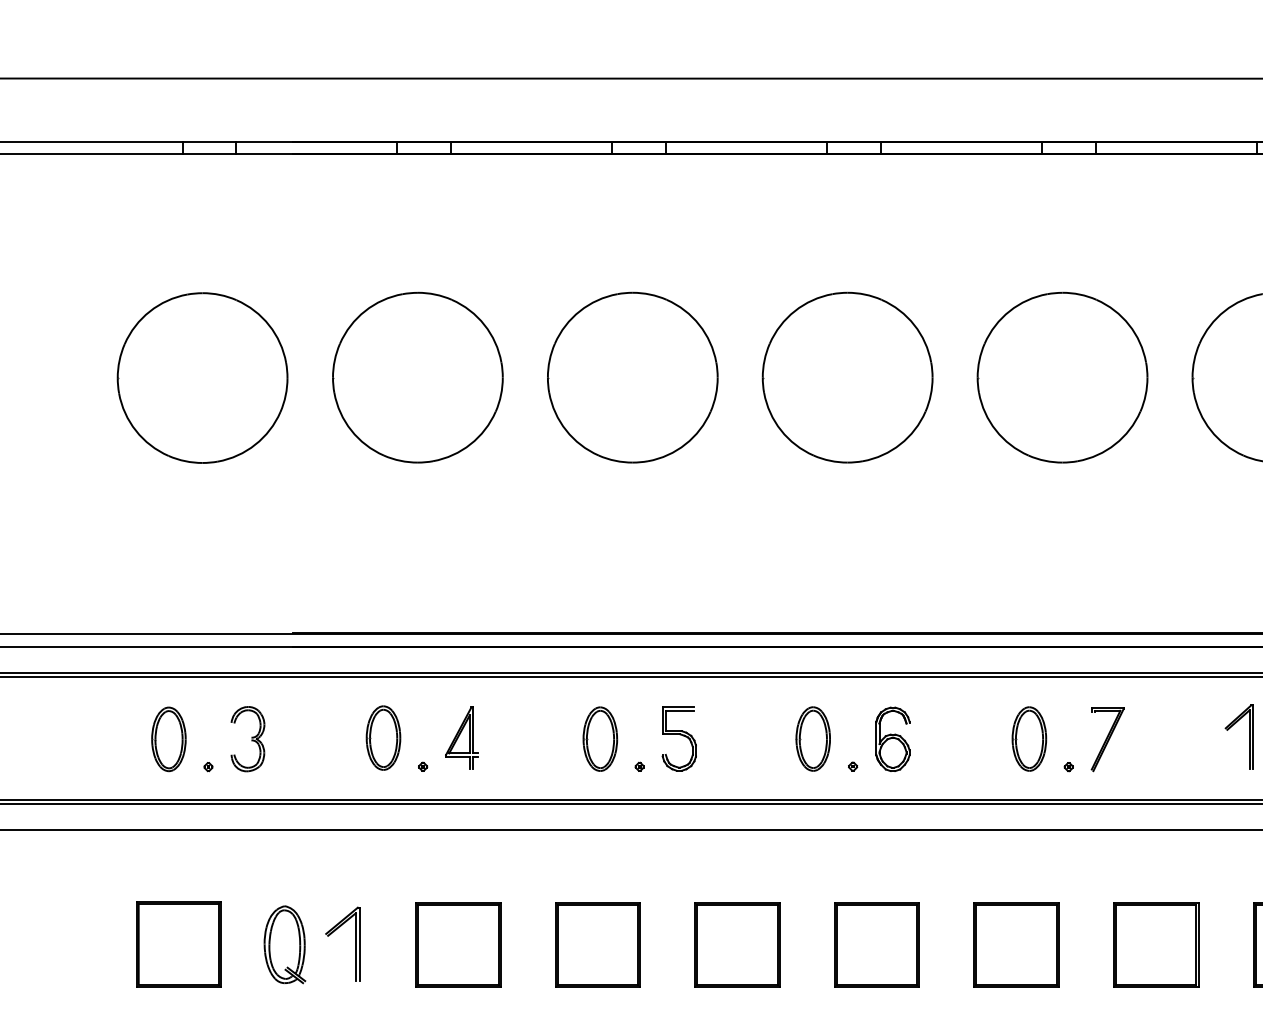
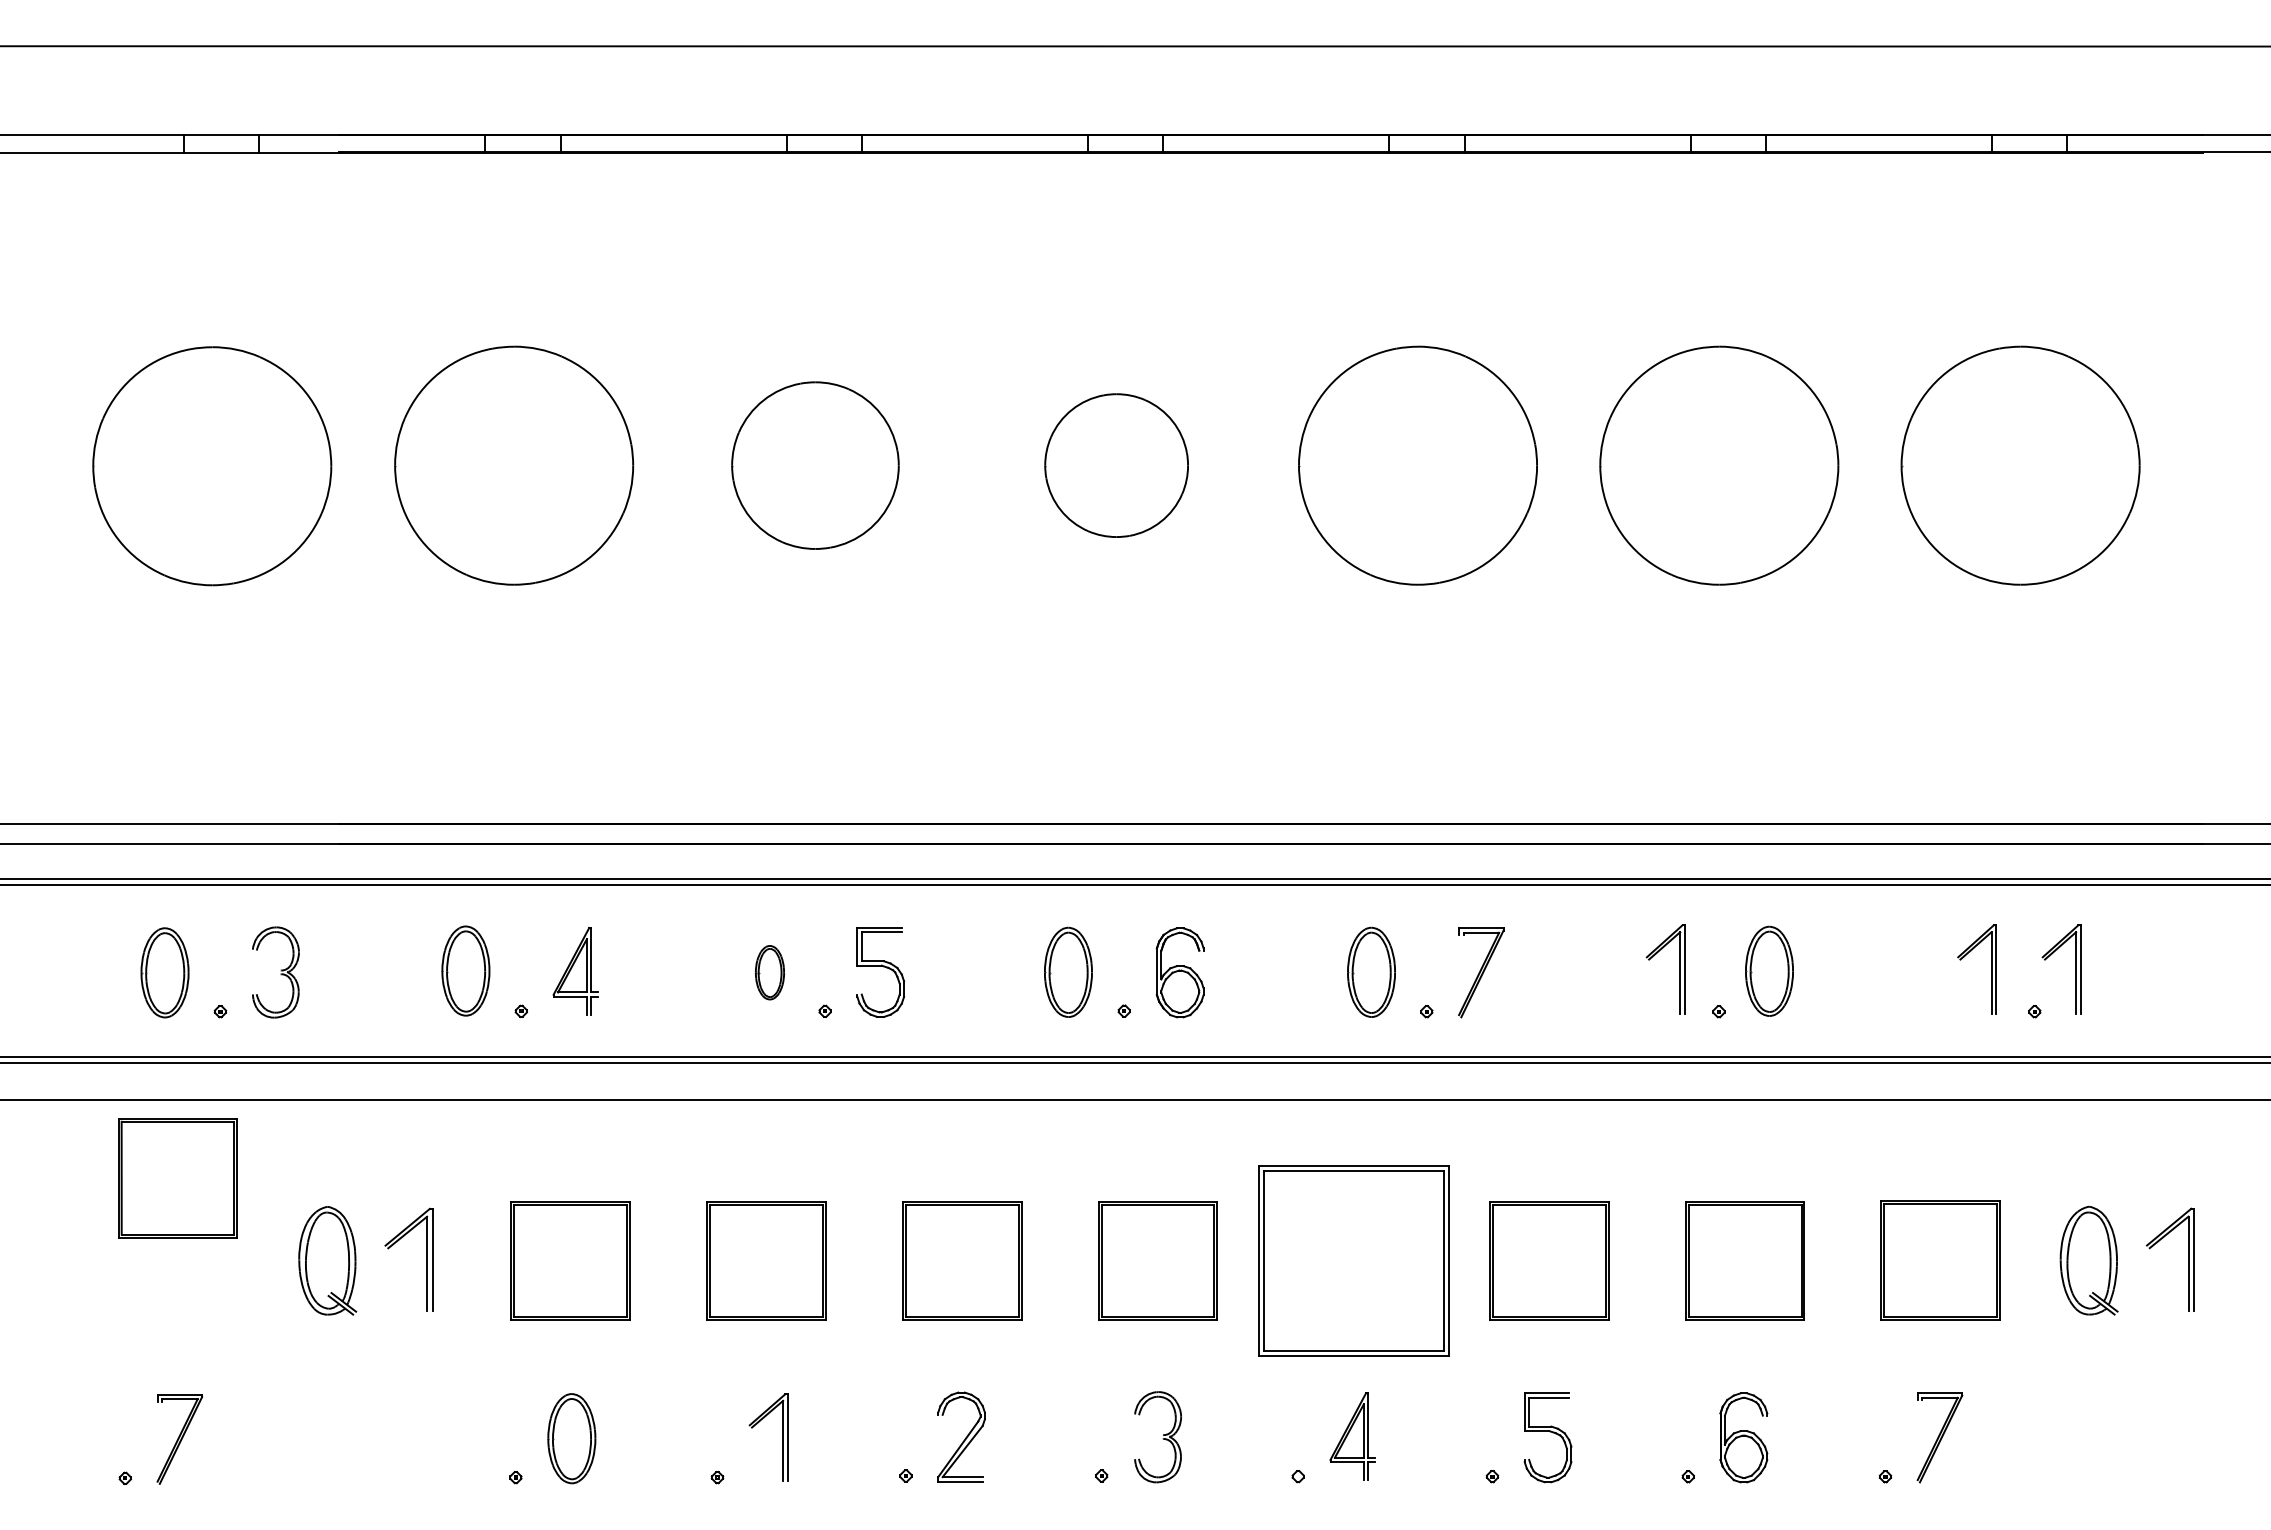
part: (632, 377) -> (815, 465), size x0.7
part: (847, 377) -> (1116, 465), size x0.6
part: (600, 739) -> (769, 972), size x0.6
part: (178, 944) -> (177, 1178), moved
part: (1016, 944) -> (1353, 1260), size x1.6

